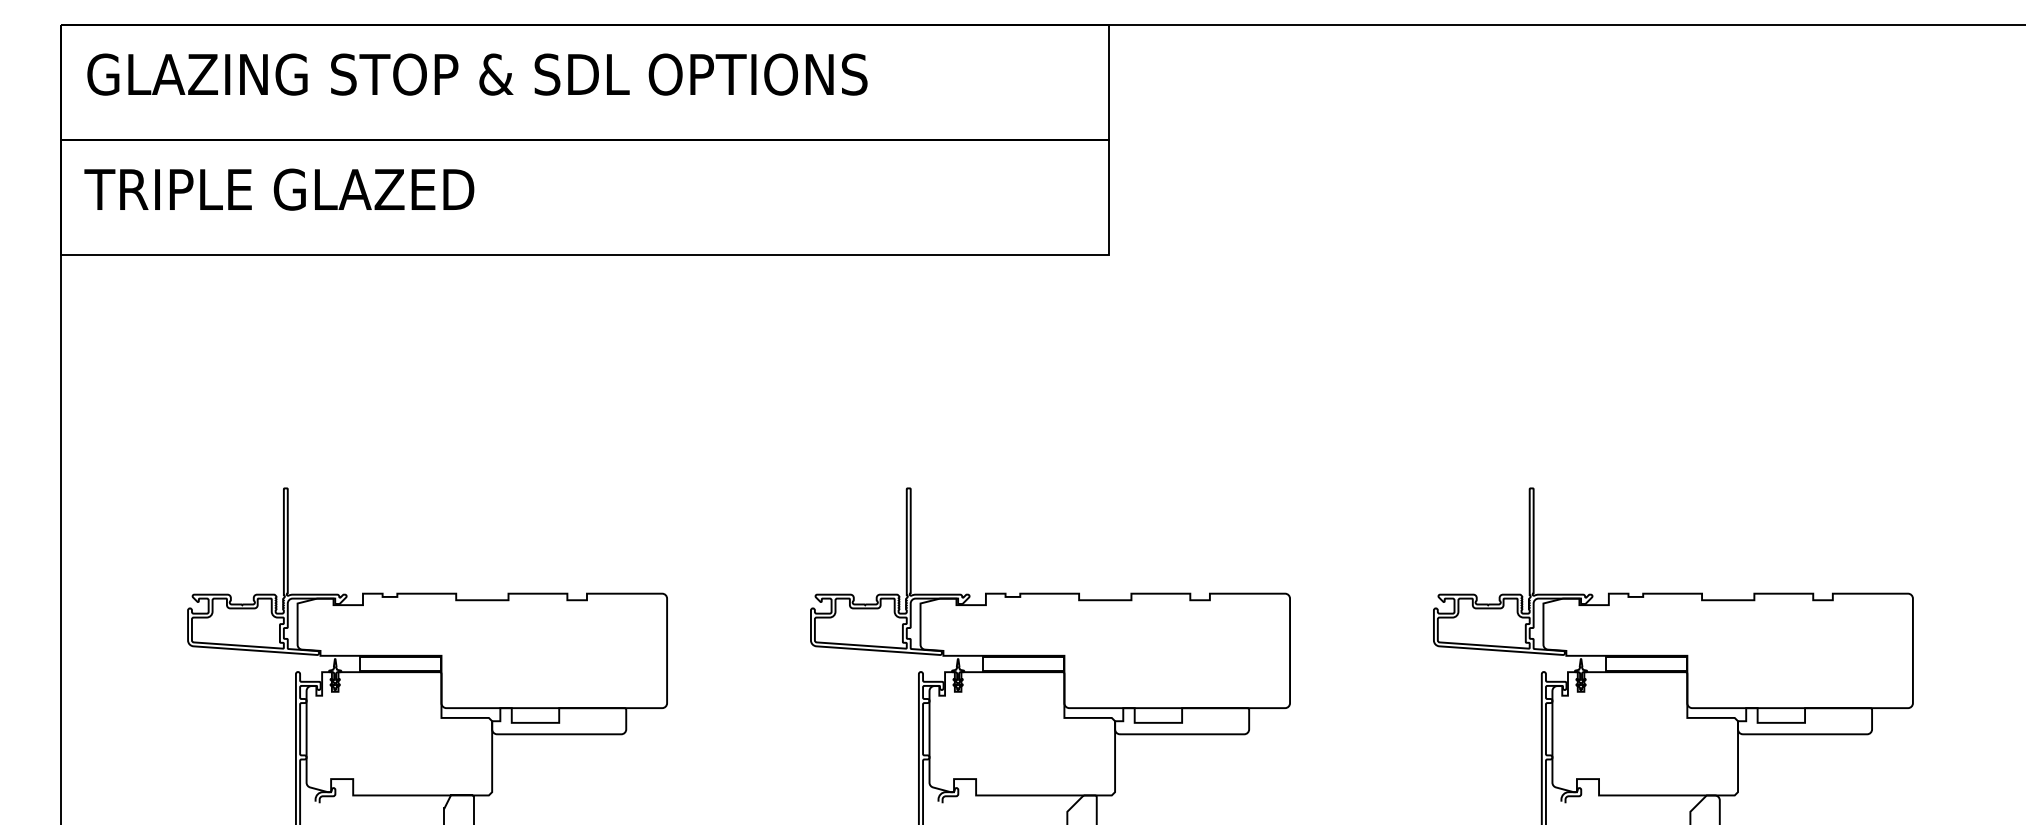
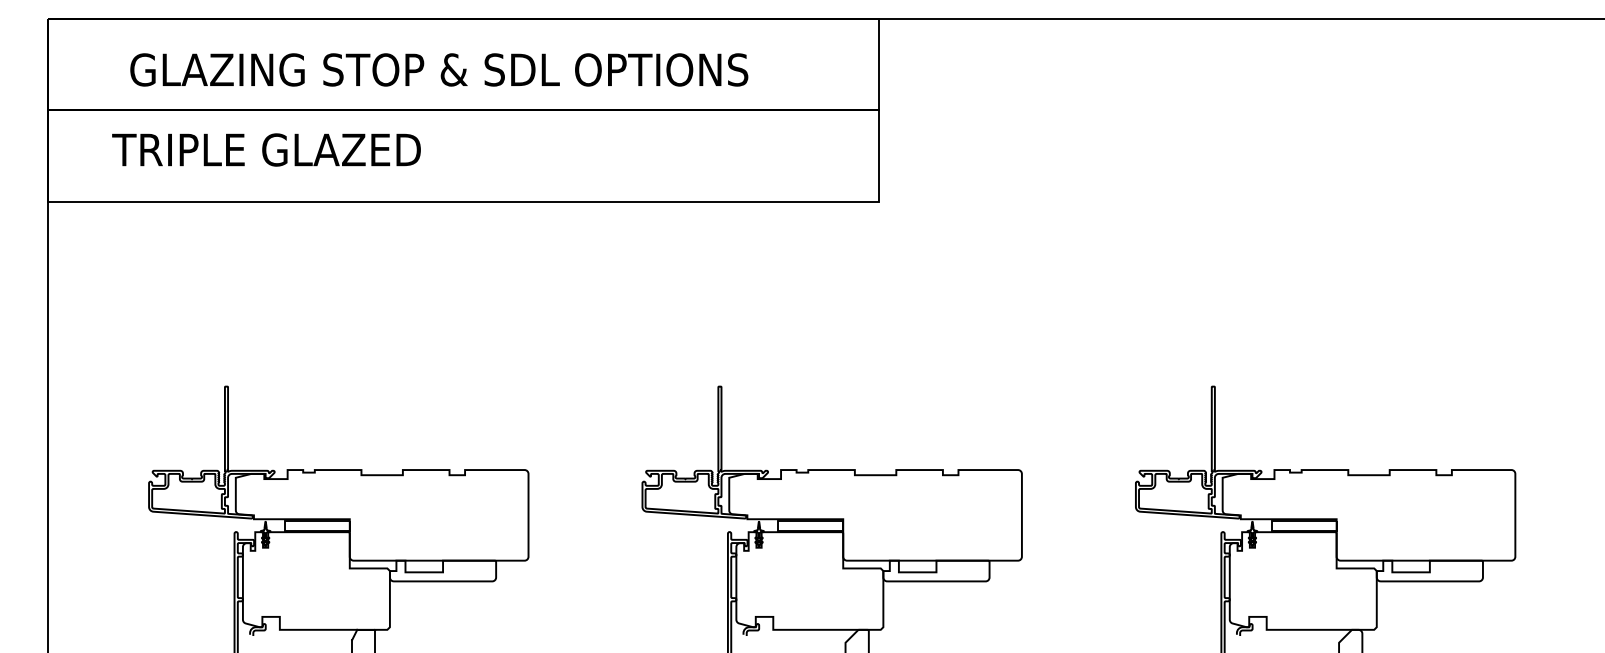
text: (477, 74) -> (439, 69), moved
text: (279, 189) -> (266, 149), moved

